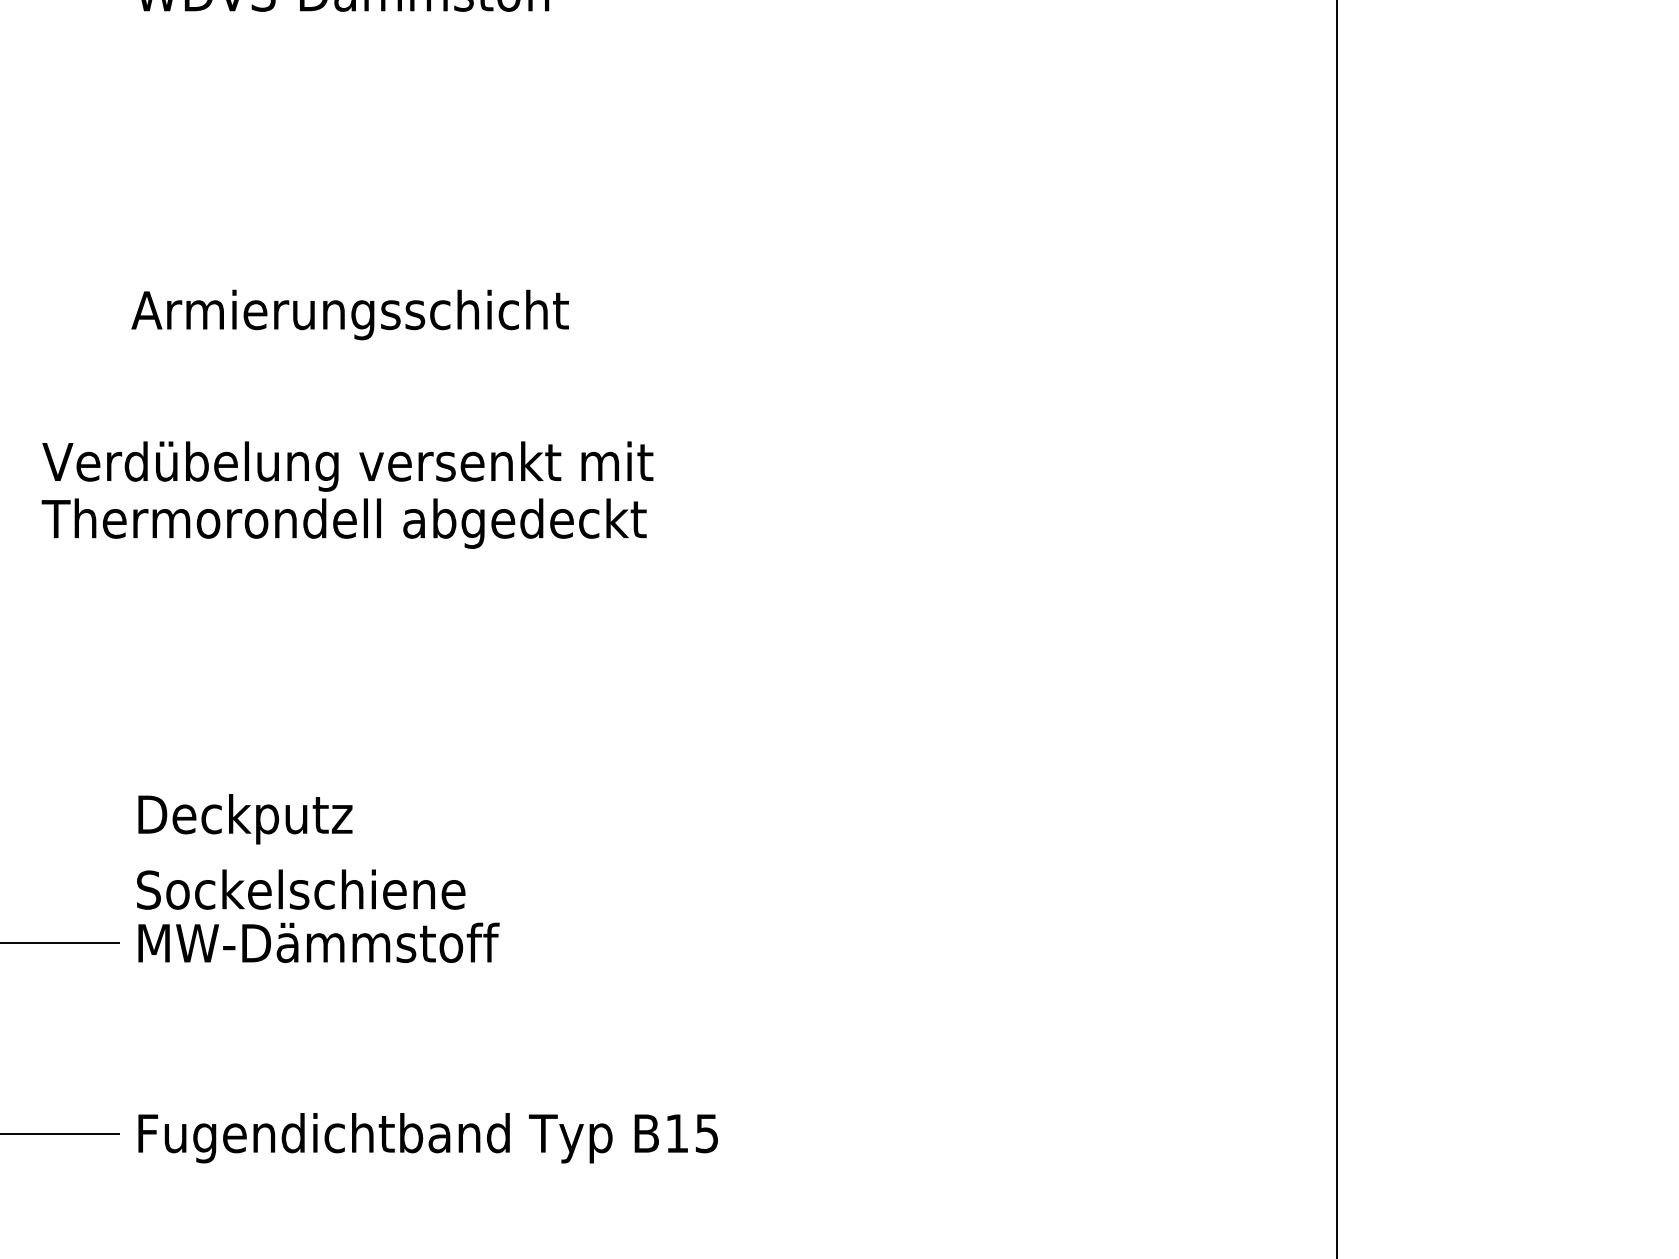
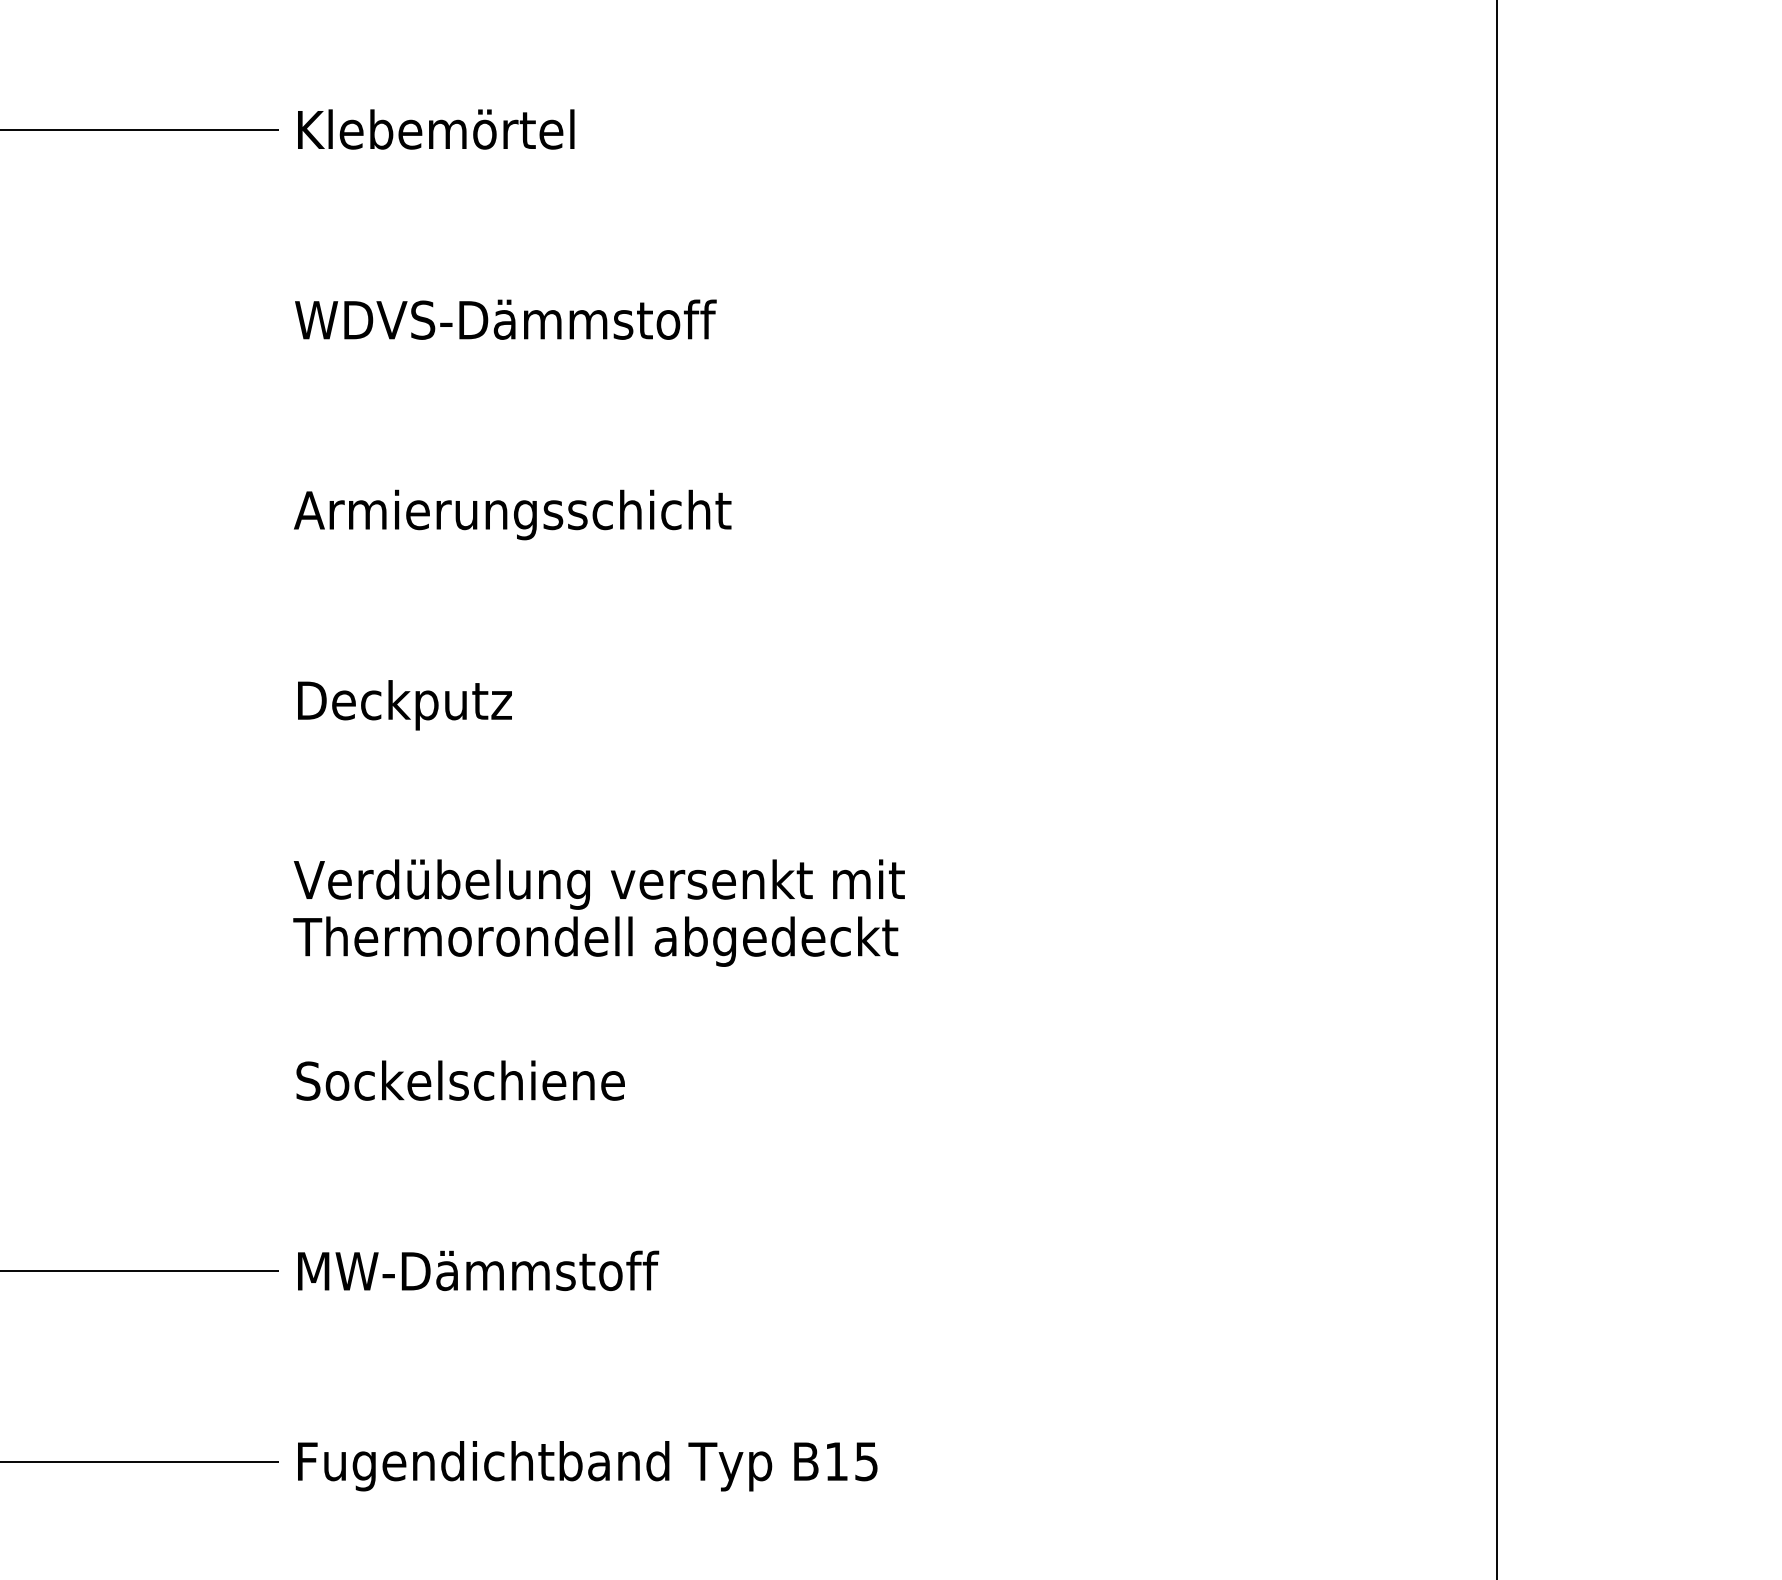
text: (349, 314) -> (512, 514), moved
text: (346, 494) -> (598, 912), moved
text: (244, 819) -> (404, 705), moved
text: (300, 889) -> (460, 1080), moved

